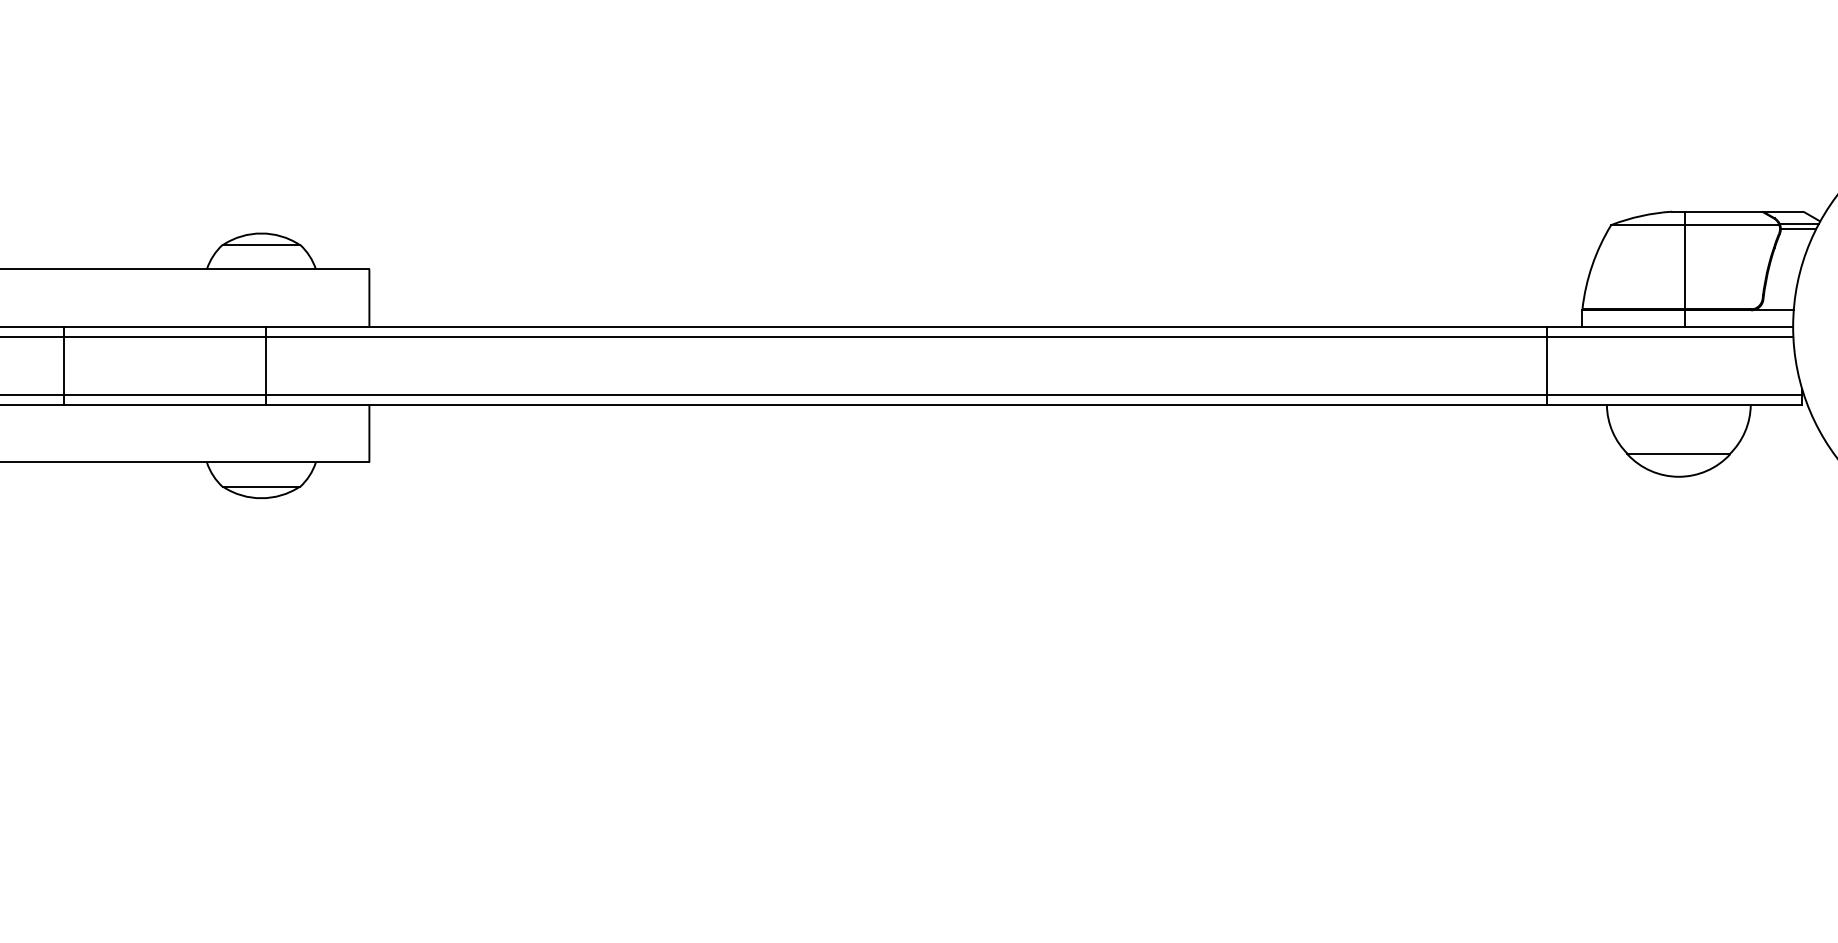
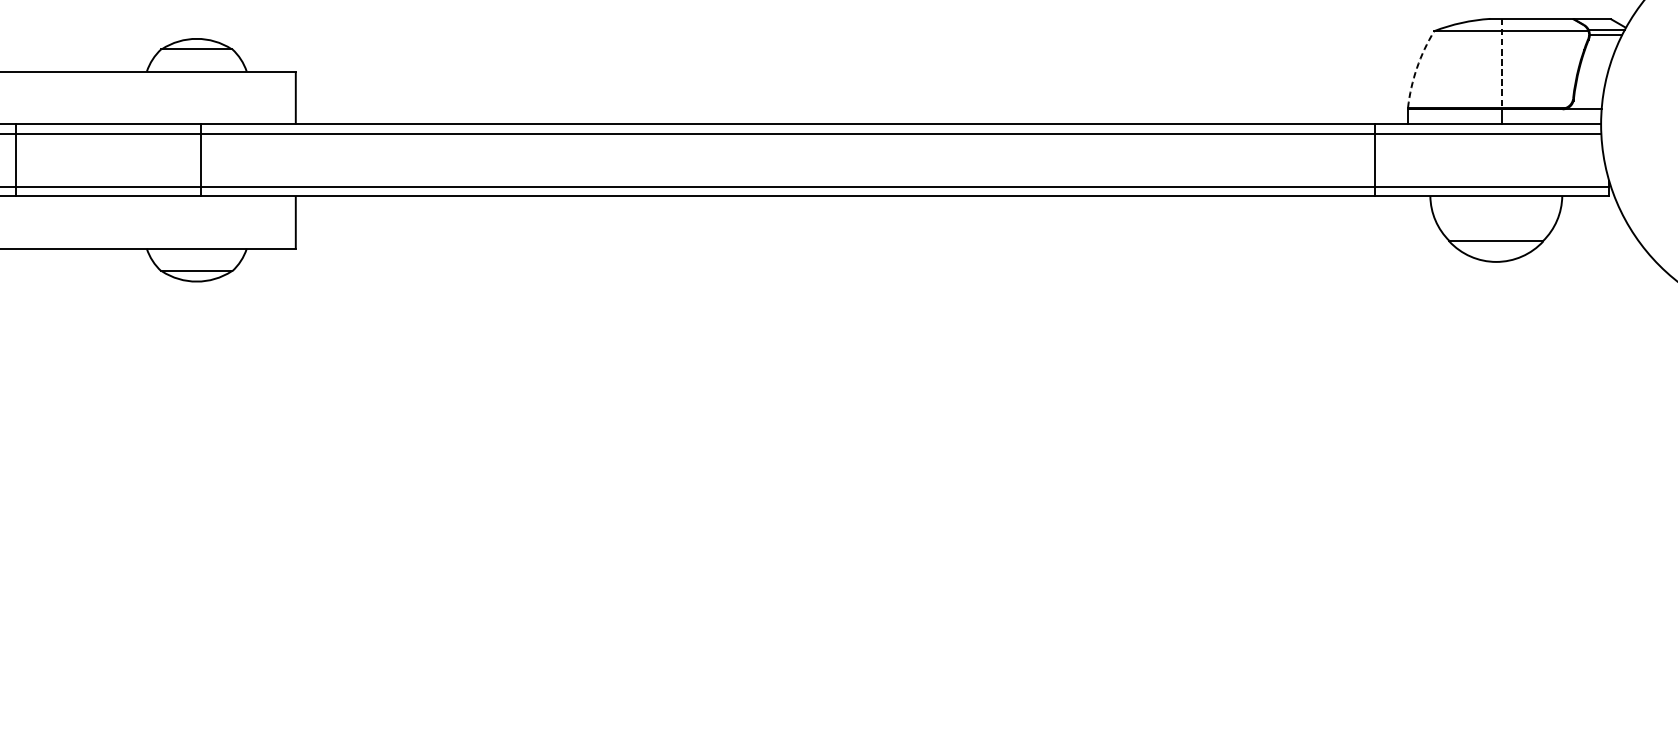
line: (1685, 260) -> (1502, 63), solid -> dashed
arc: (1592, 265) -> (1417, 68), solid -> dashed

